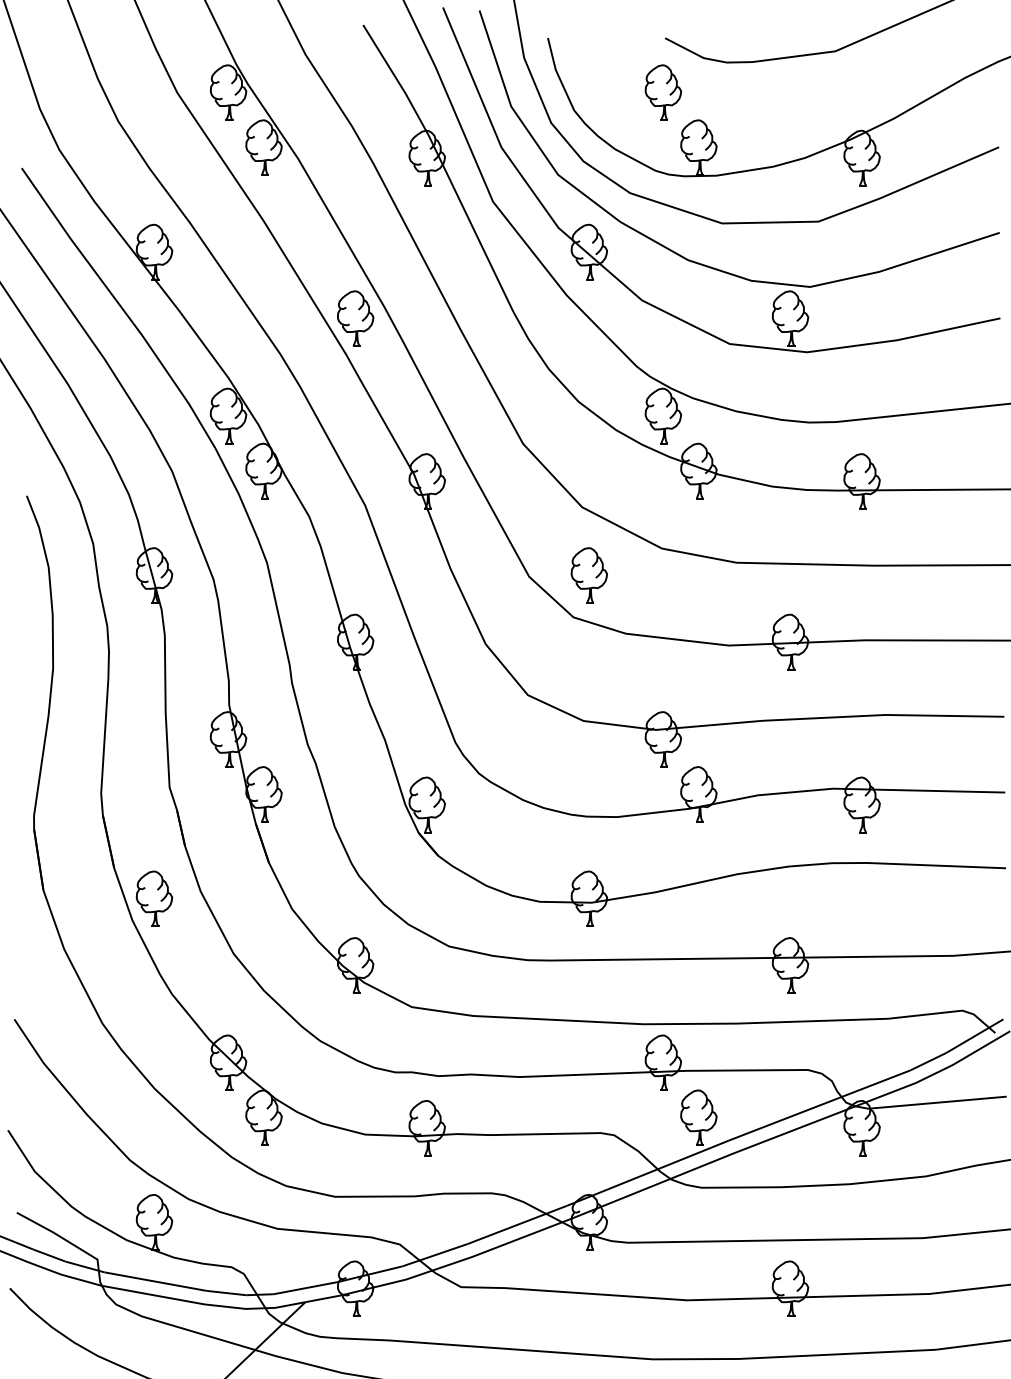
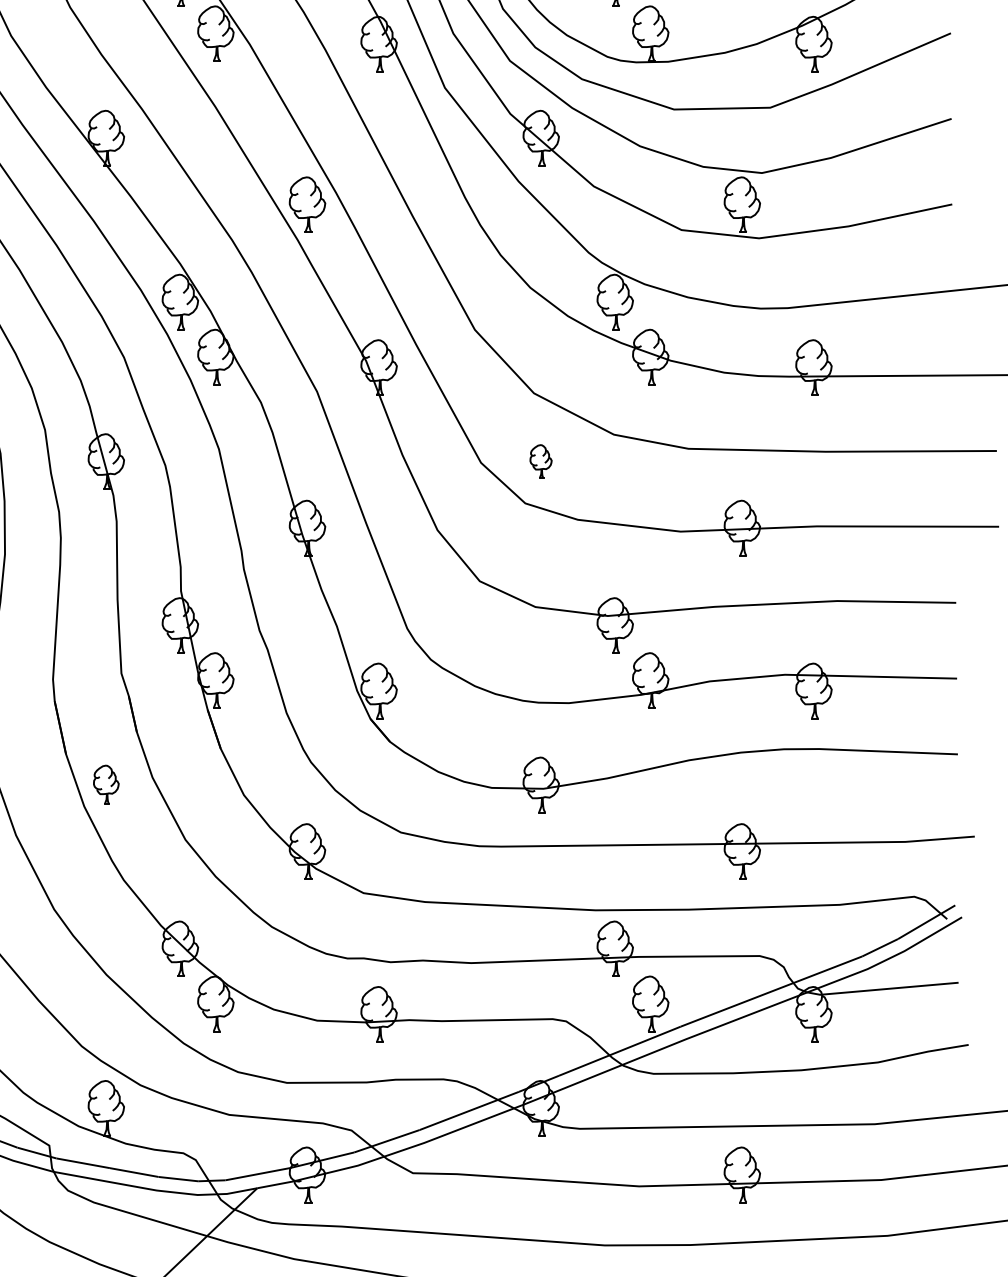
part: (588, 575) -> (540, 461), size x0.6
part: (154, 898) -> (106, 784), size x0.7

